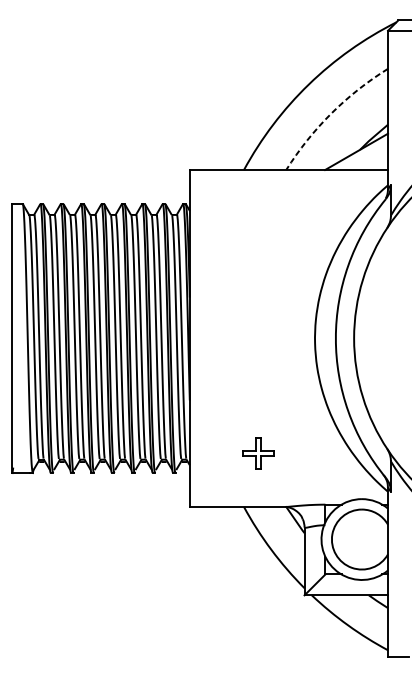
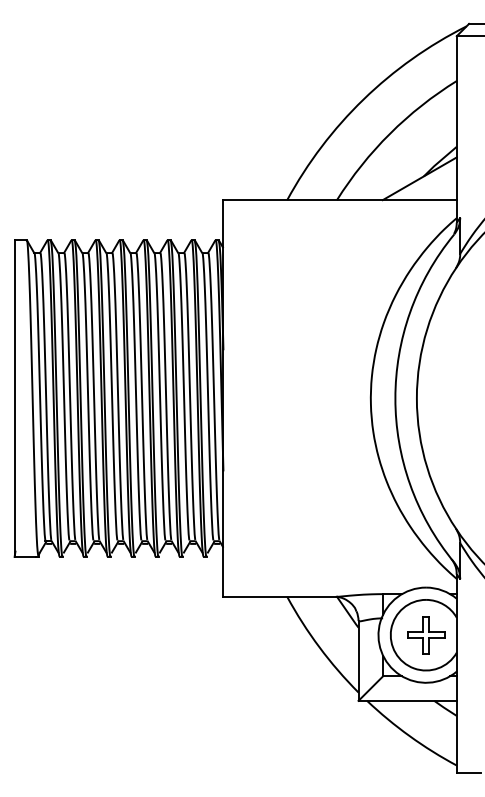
arc: (331, 113) -> (390, 133), dashed -> solid
part: (258, 454) -> (426, 635), moved

